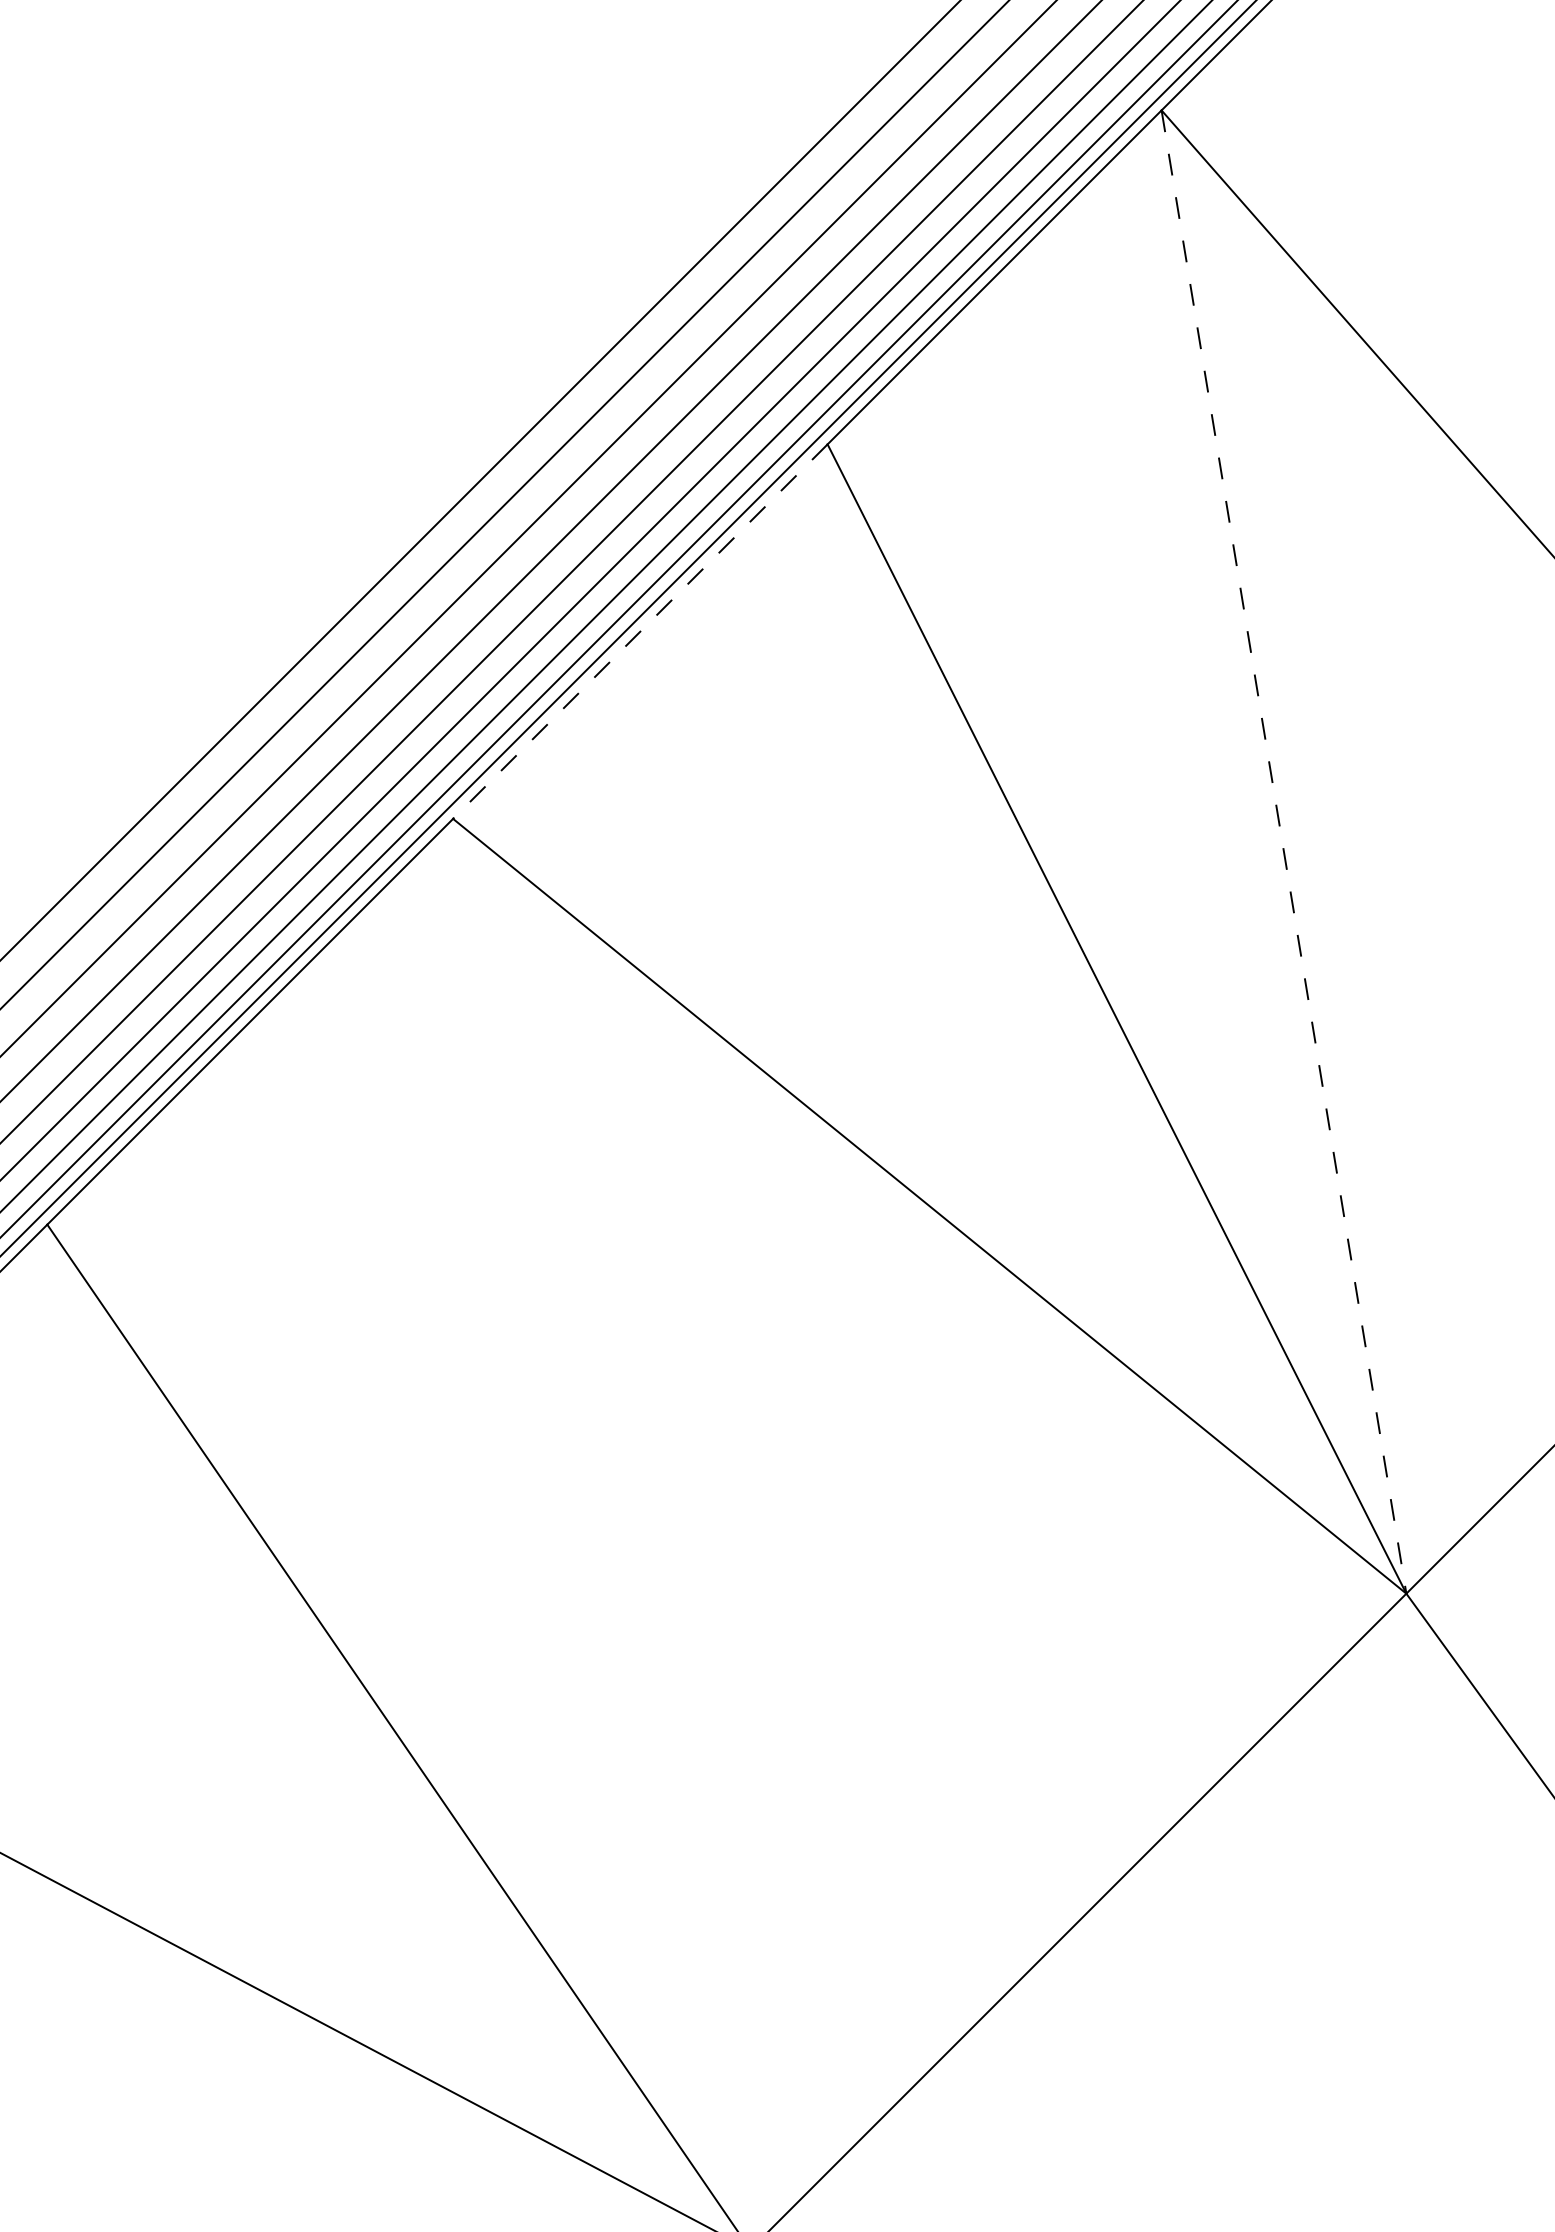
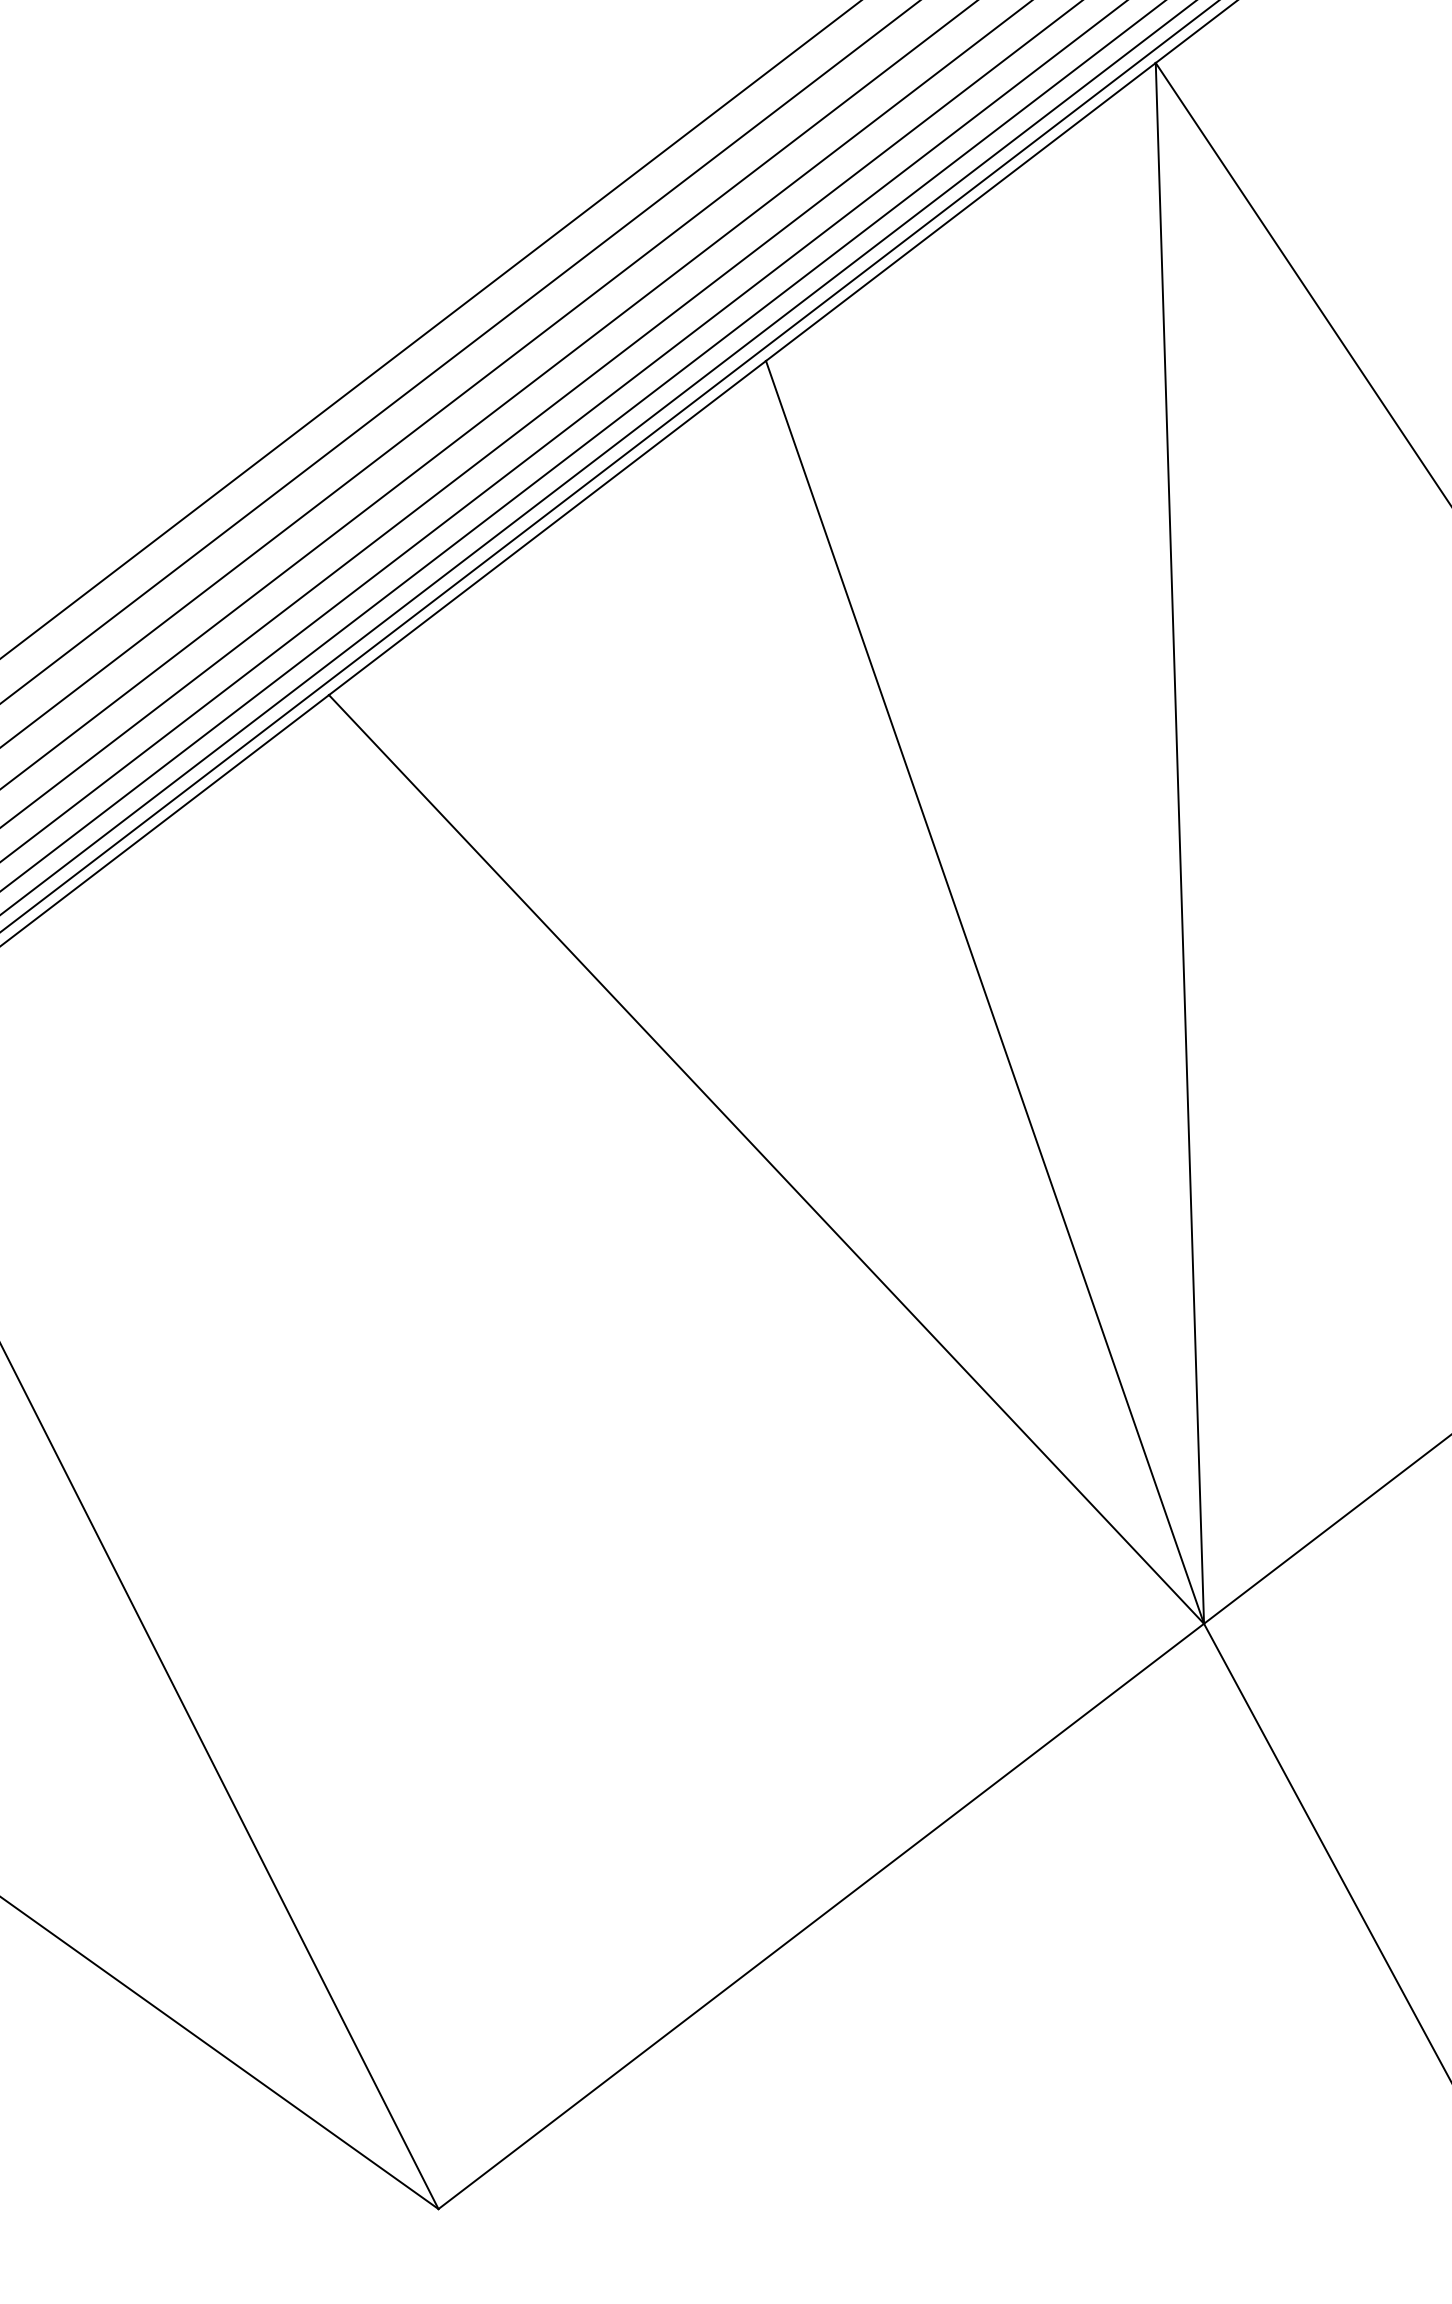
line: (640, 631) -> (547, 527), dashed -> solid
line: (1283, 852) -> (1179, 843), dashed -> solid

